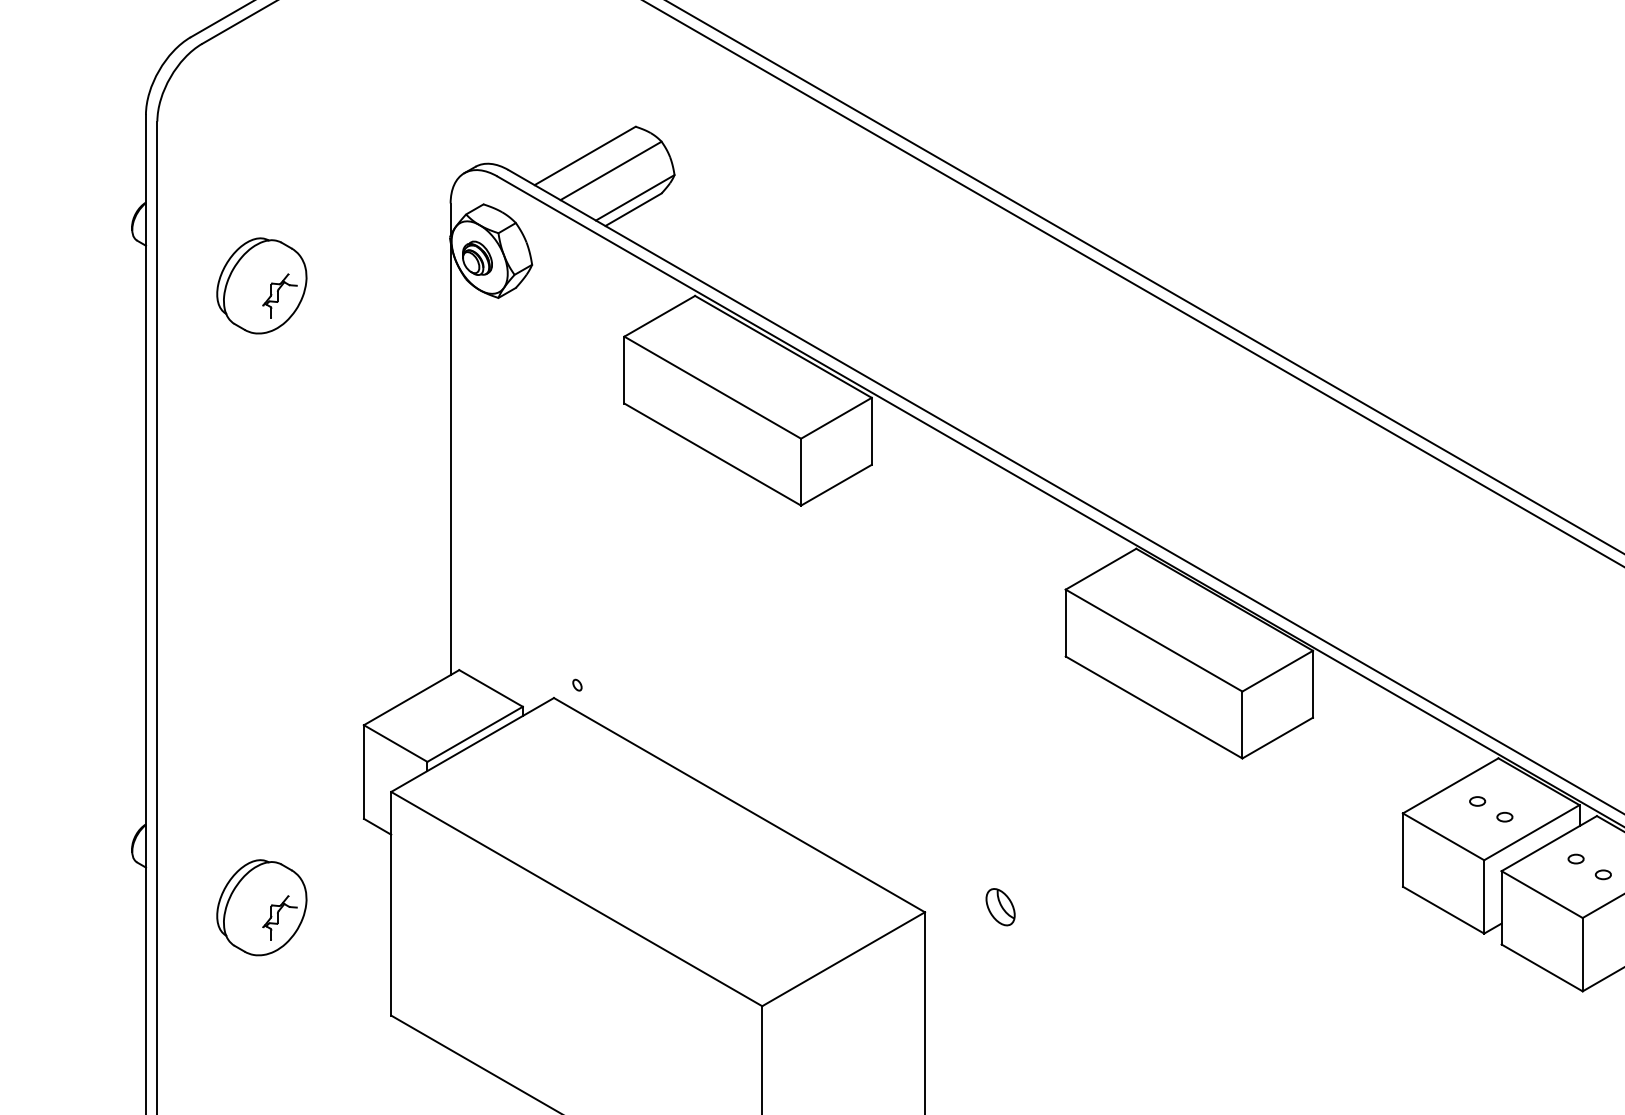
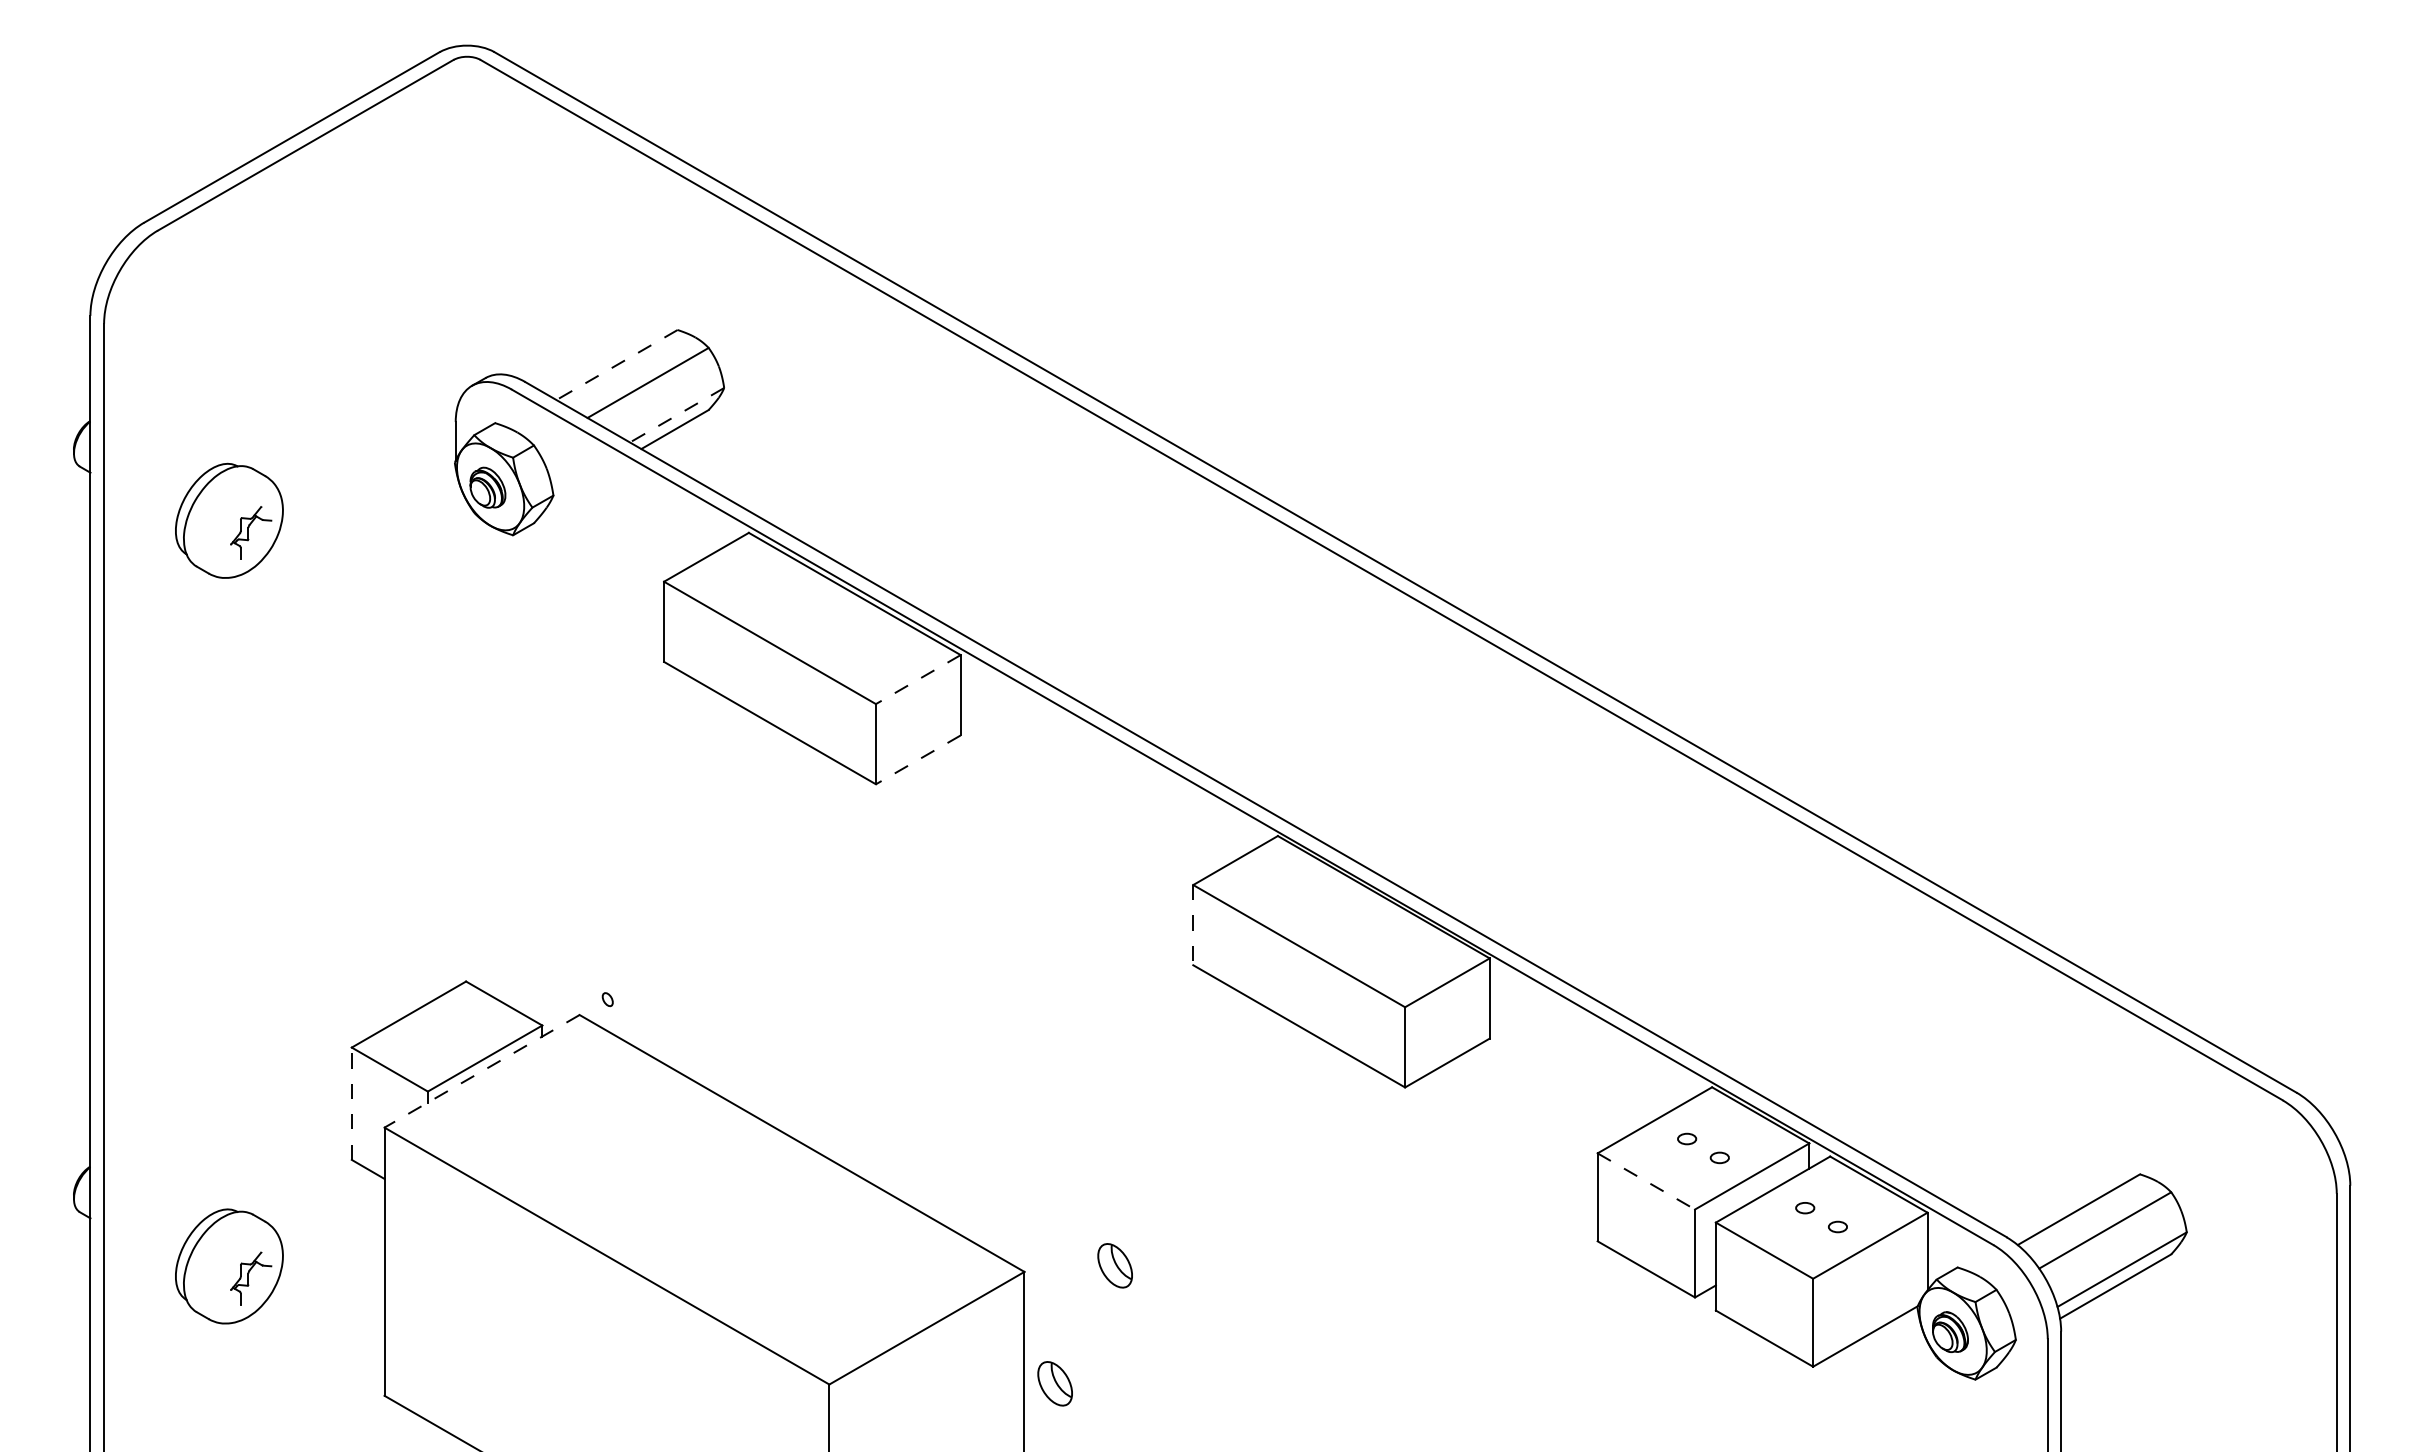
line: (585, 156) -> (617, 365), solid -> dashed
line: (634, 198) -> (676, 415), solid -> dashed
line: (836, 418) -> (918, 679), solid -> dashed
line: (450, 458) -> (455, 727), removed
line: (836, 484) -> (918, 759), solid -> dashed
line: (1065, 623) -> (1193, 925), solid -> dashed
line: (472, 745) -> (482, 1071), solid -> dashed
line: (363, 771) -> (351, 1103), solid -> dashed
line: (1443, 836) -> (1646, 1181), solid -> dashed
part: (950, 1005) -> (1054, 1383), added

